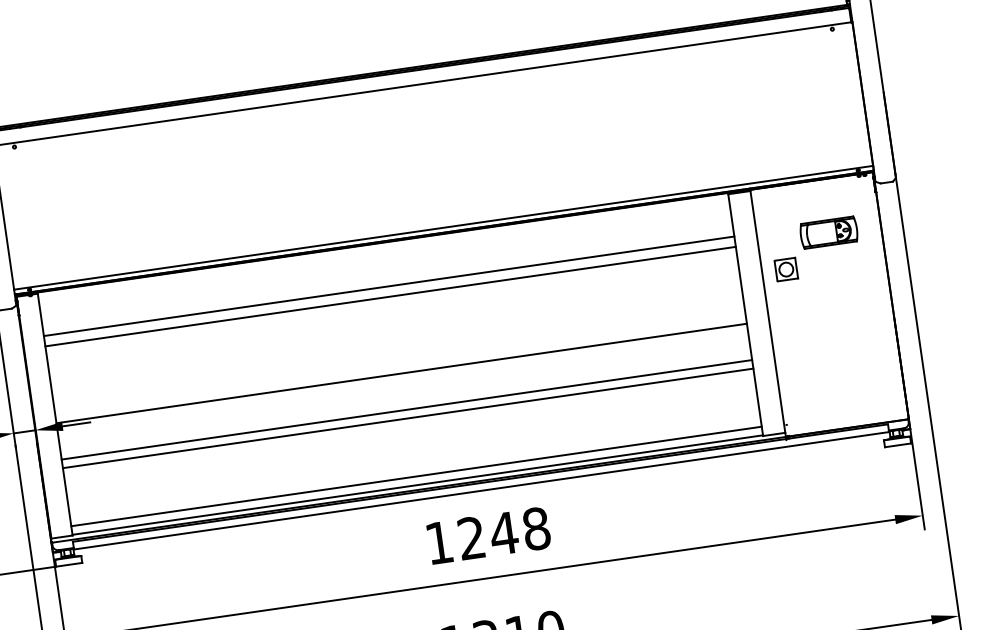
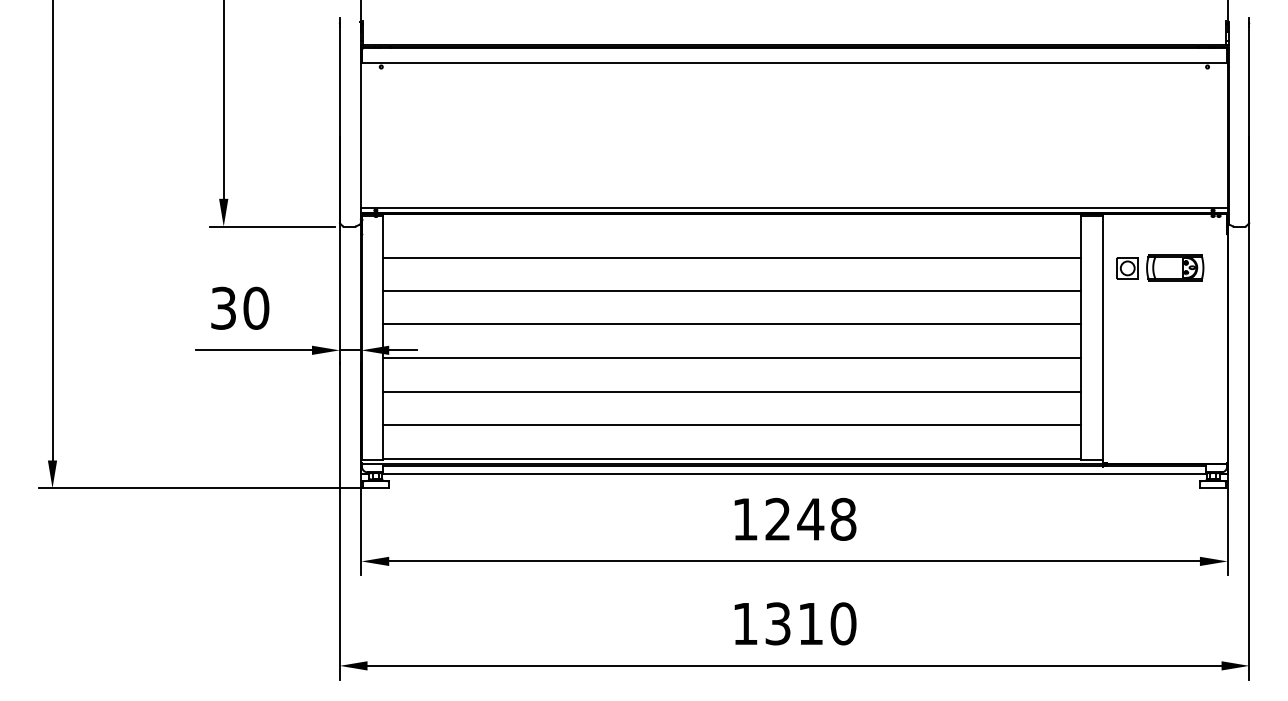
part: (786, 269) -> (1127, 268), moved
line: (390, 296) -> (732, 290), moved
line: (401, 373) -> (732, 324), moved
line: (407, 410) -> (732, 358), moved
line: (416, 476) -> (732, 425), moved

